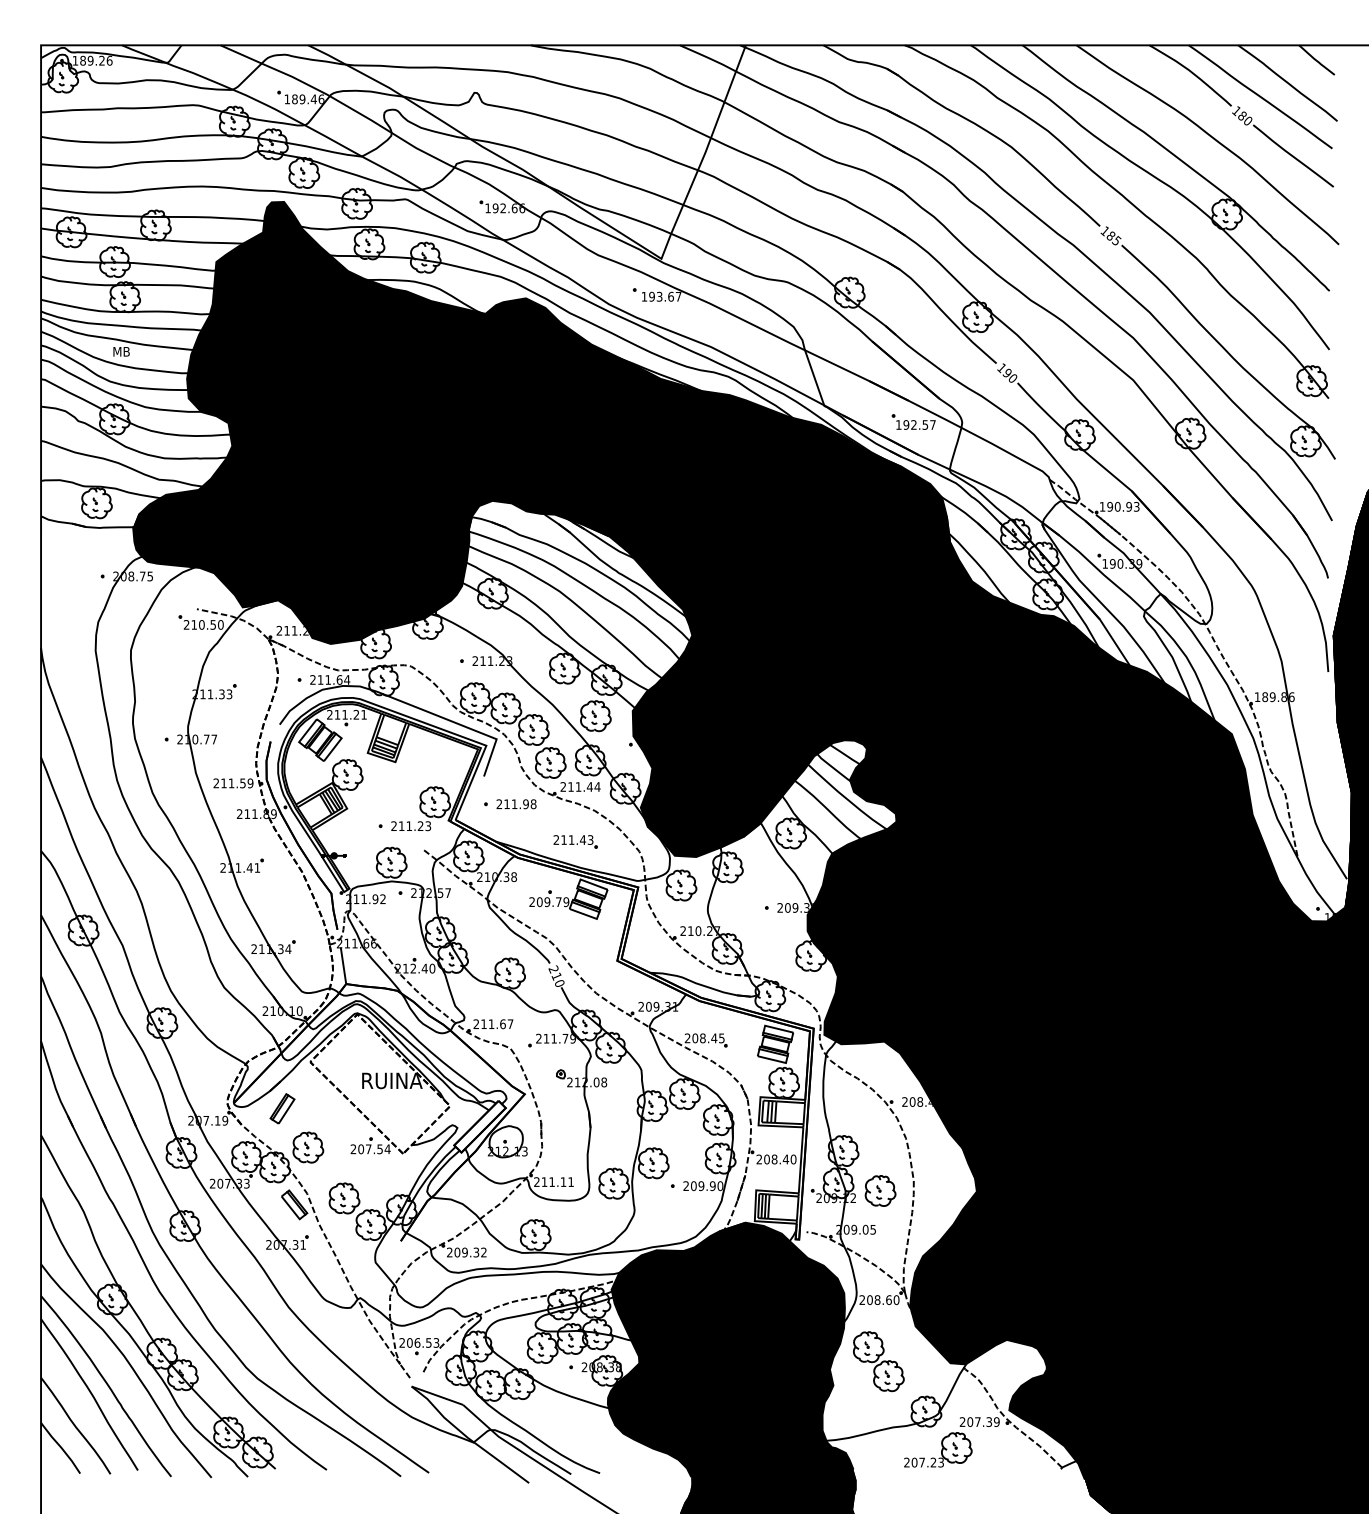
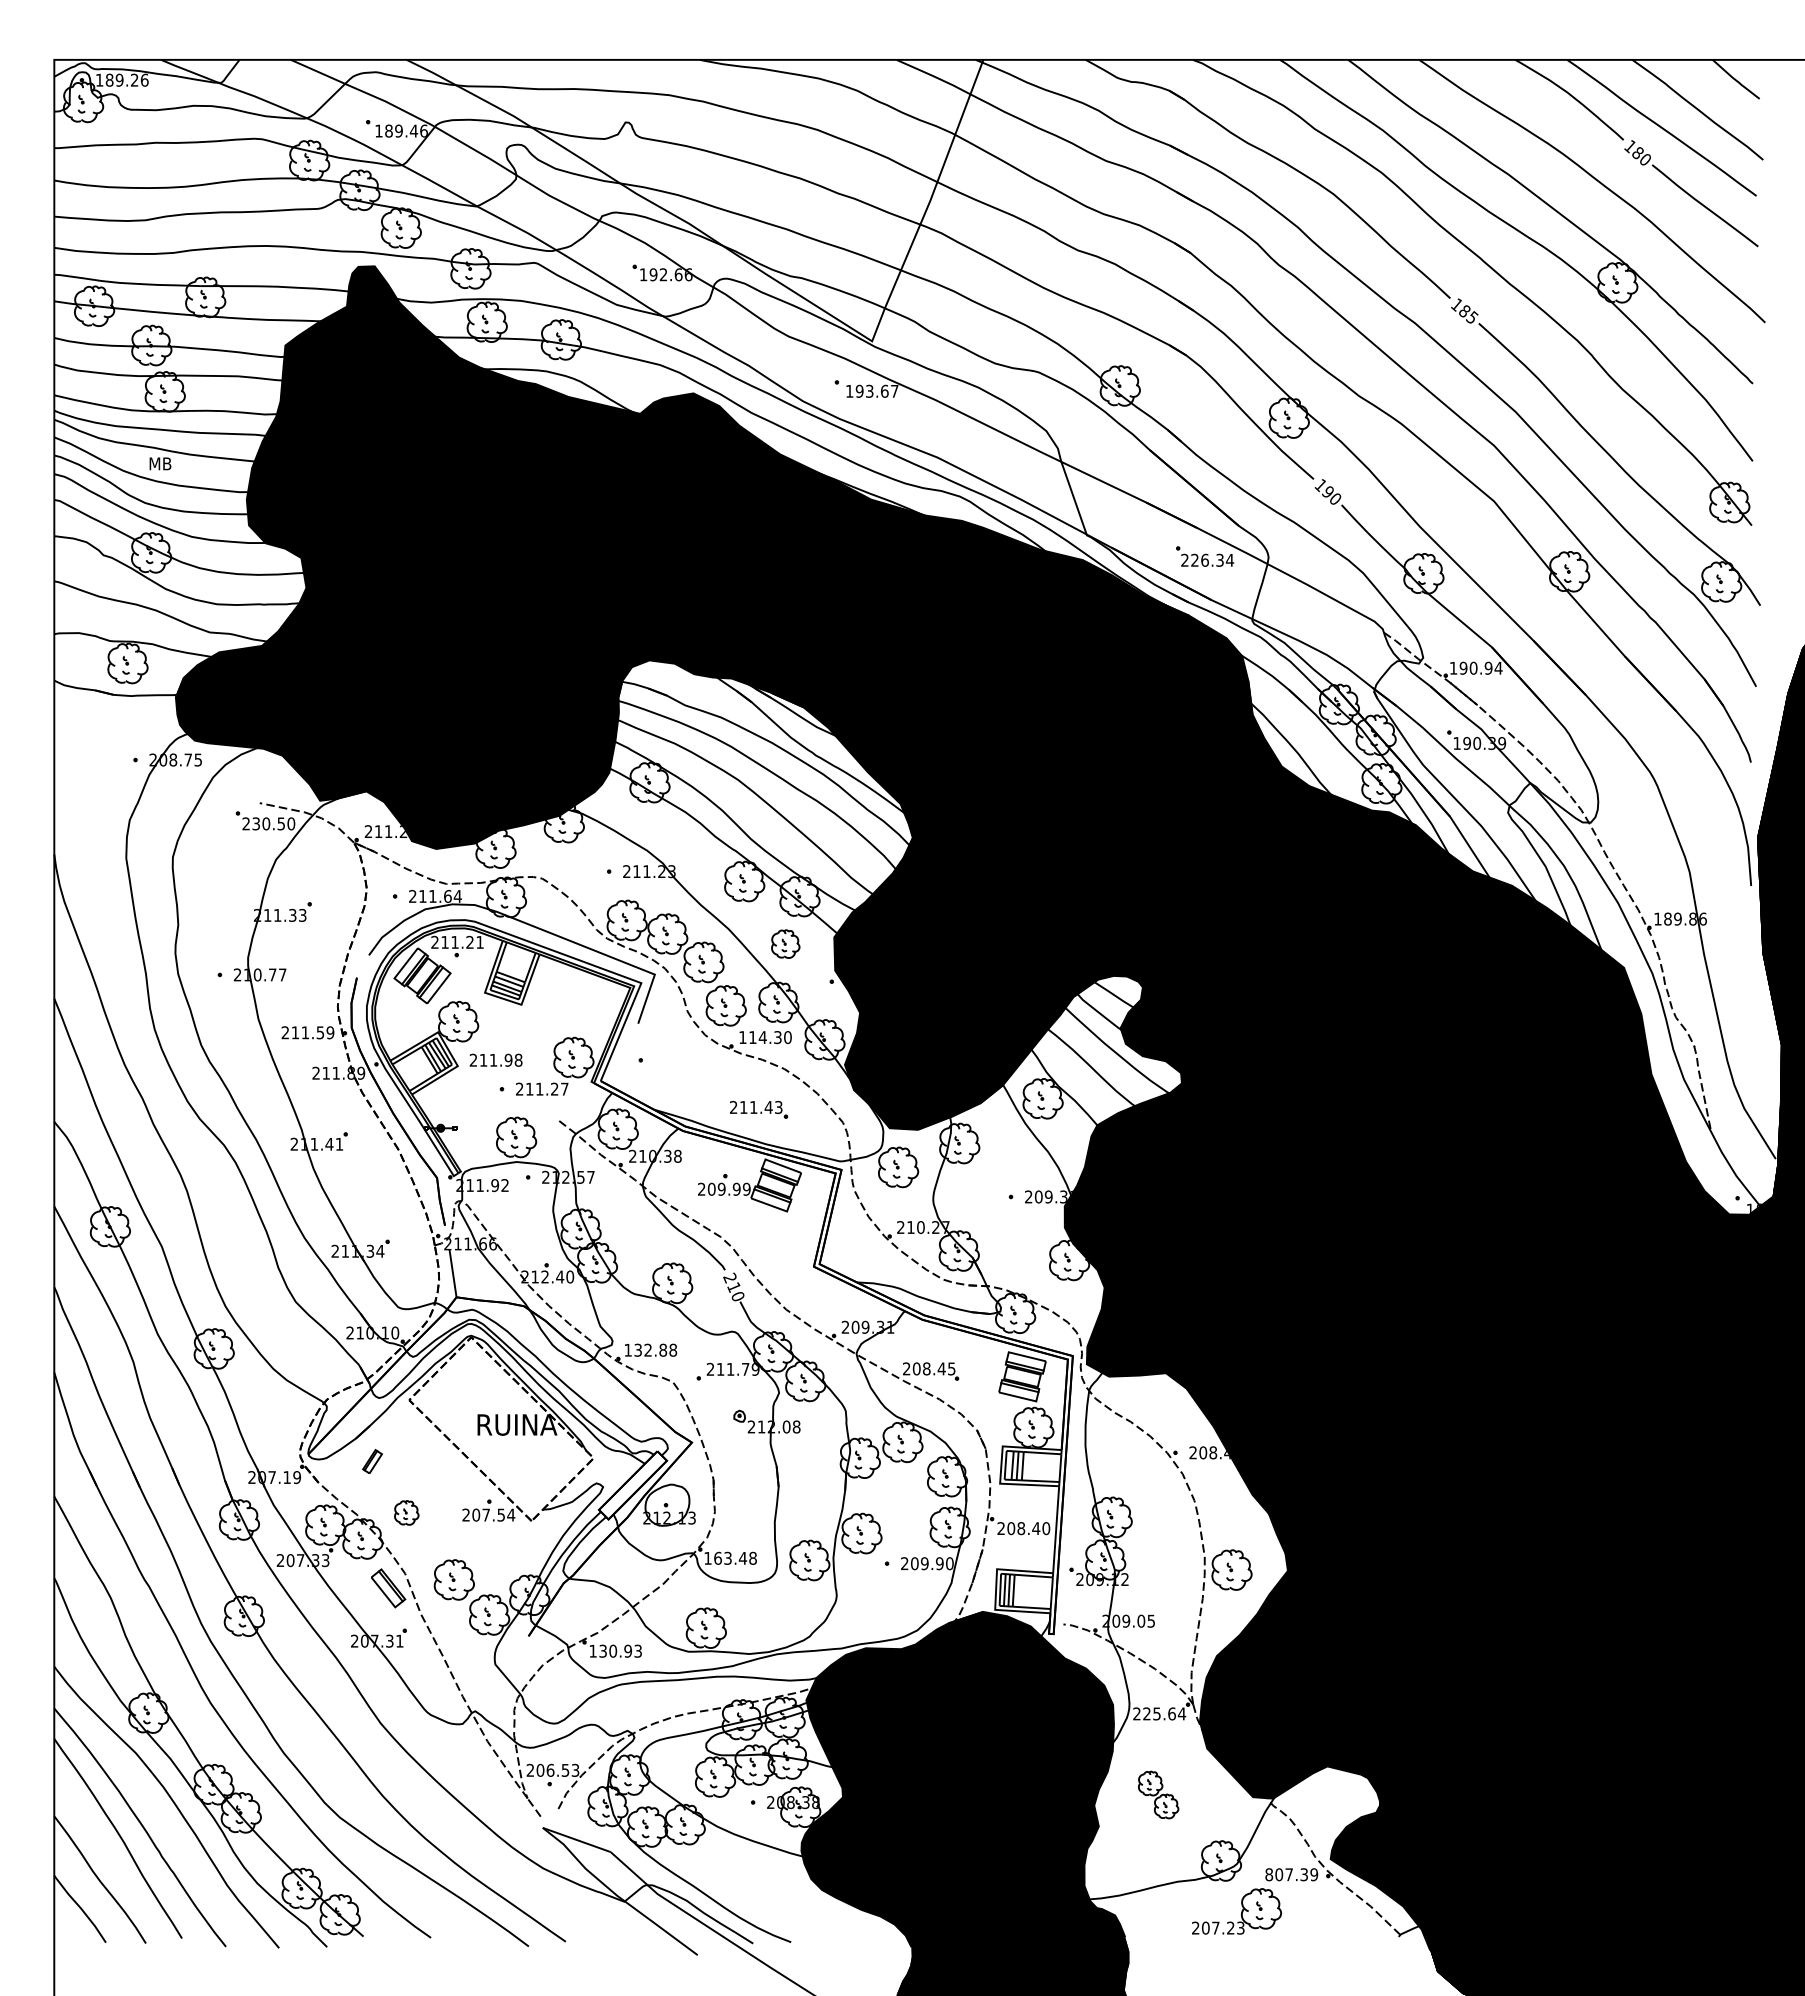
text: (915, 424) -> (1207, 559), 192.57 -> 226.34
text: (1136, 506) -> (1498, 667), 190.93 -> 190.94
text: (193, 624) -> (255, 823), 210.50 -> 230.50
part: (595, 715) -> (785, 943), size x0.7
text: (580, 786) -> (765, 1037), 211.44 -> 114.30
text: (516, 803) -> (495, 1059), moved
text: (428, 825) -> (564, 1088), 211.23 -> 211.27
text: (558, 901) -> (736, 1188), 209.79 -> 209.99
text: (493, 1023) -> (650, 1349), 211.67 -> 132.88
part: (282, 1108) -> (372, 1461), size x0.6
part: (308, 1147) -> (406, 1512), size x0.6
text: (554, 1181) -> (730, 1557), 211.11 -> 163.48
part: (880, 1190) -> (1231, 1569), moved
text: (466, 1251) -> (615, 1650), 209.32 -> 130.93
text: (883, 1299) -> (1164, 1713), 208.60 -> 225.64
part: (878, 1361) -> (1158, 1794), size x0.6
text: (962, 1421) -> (1269, 1874), 207.39 -> 807.39

